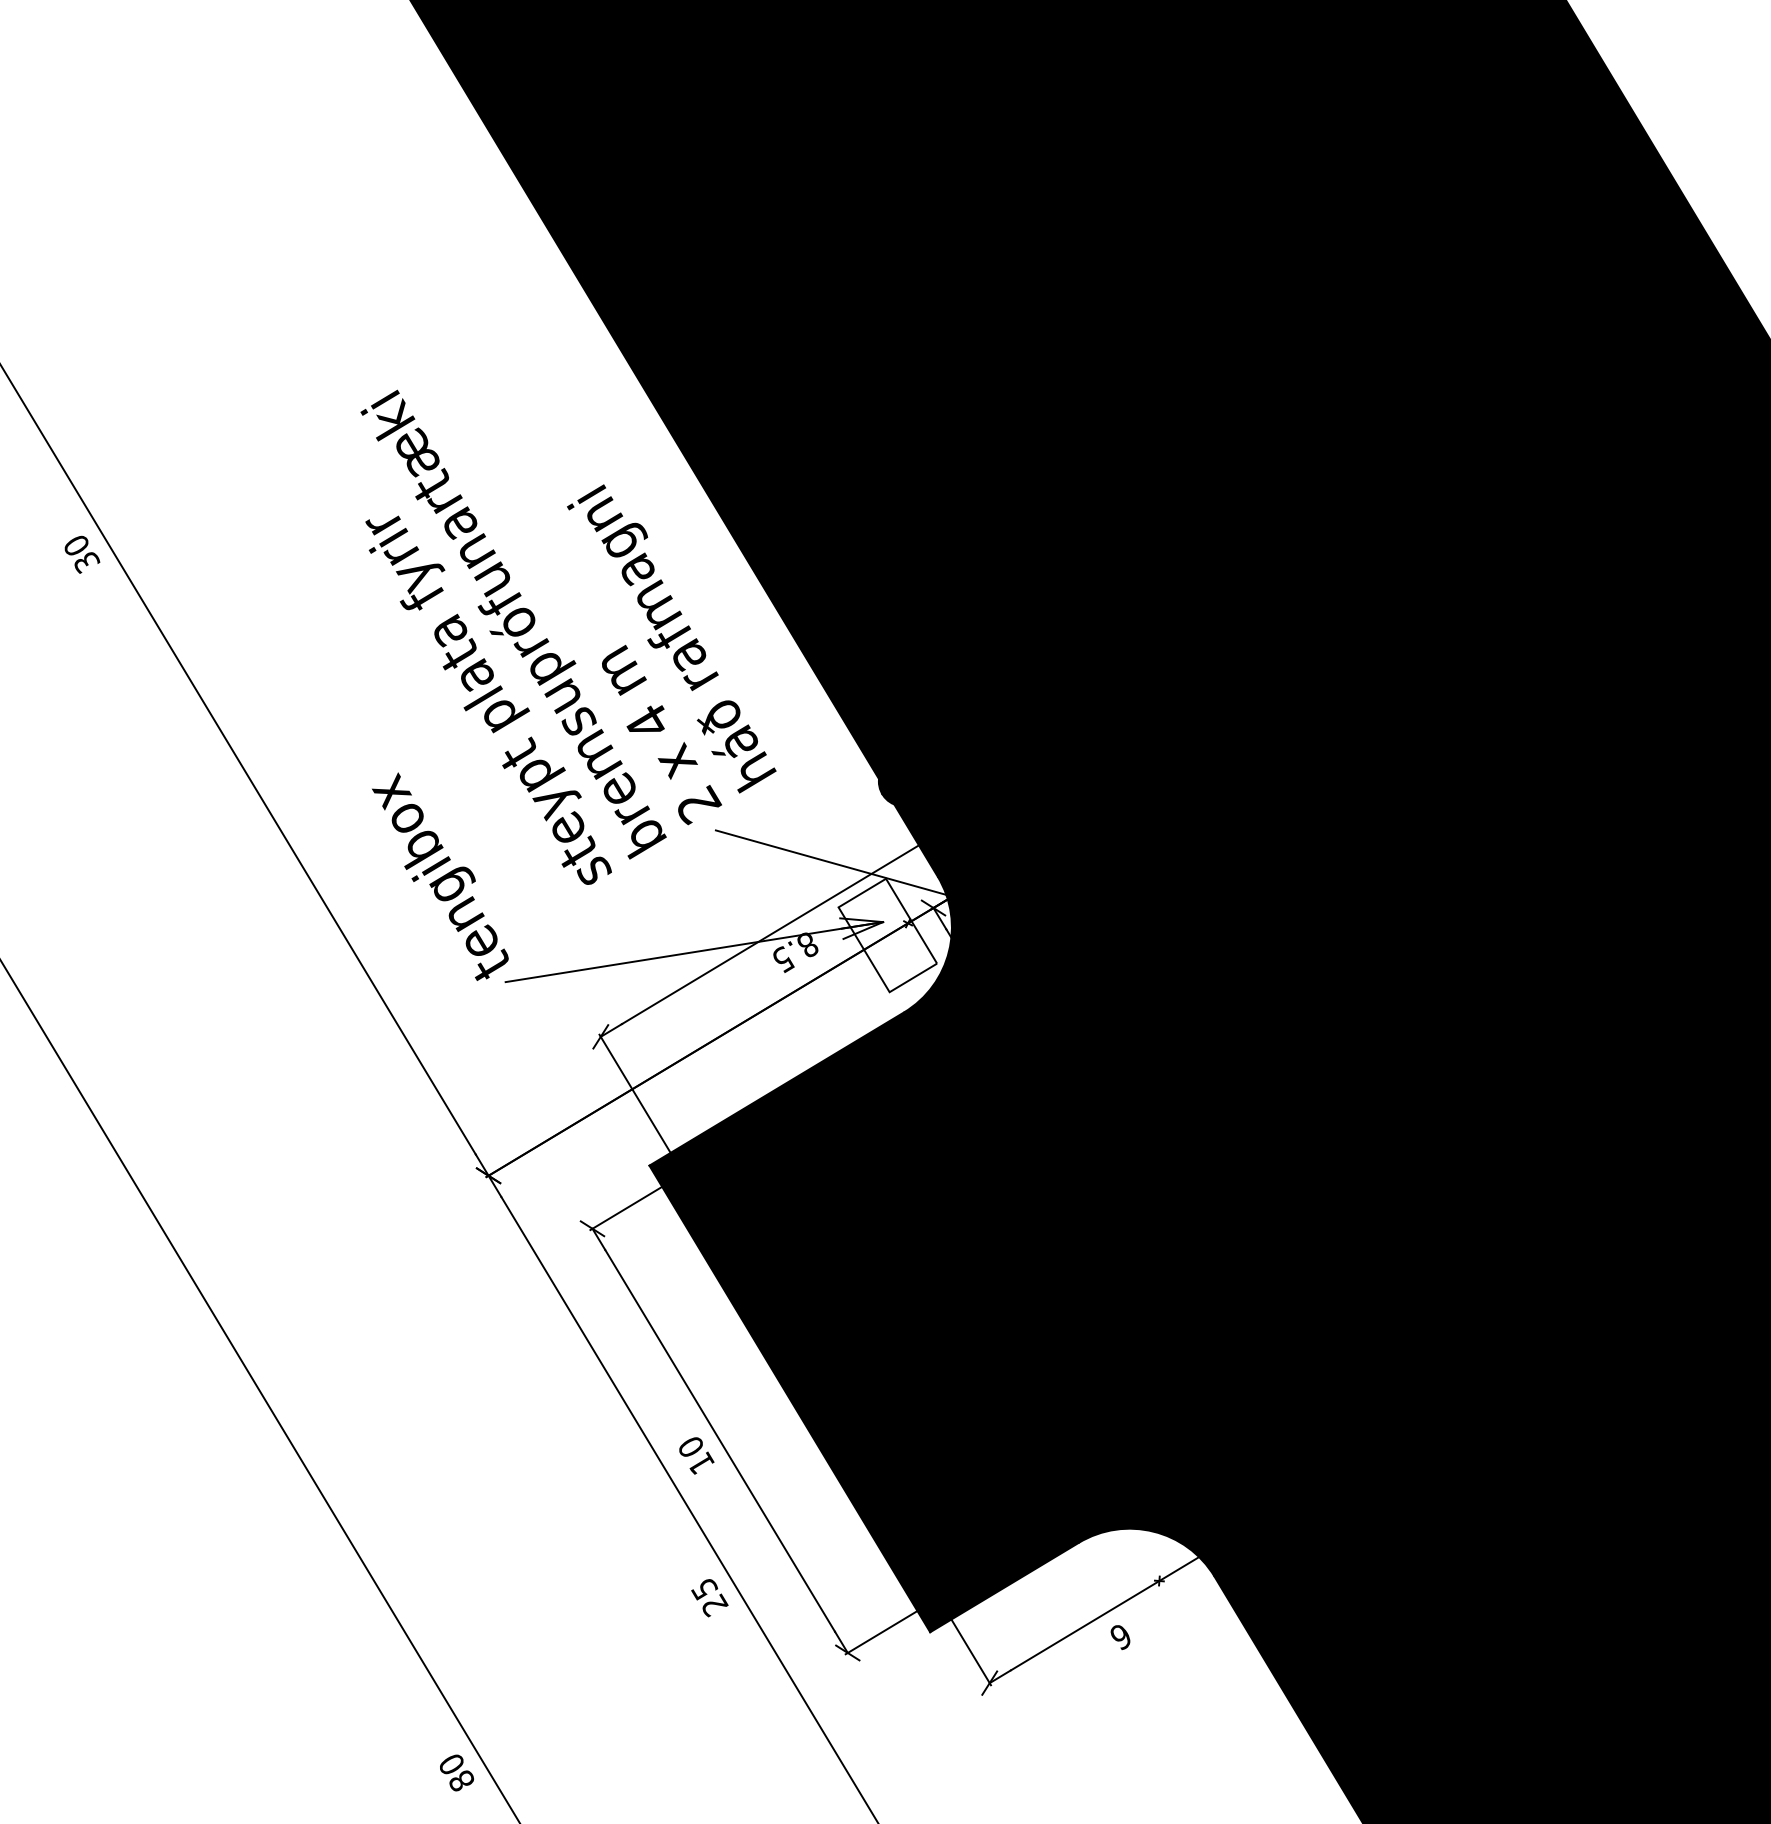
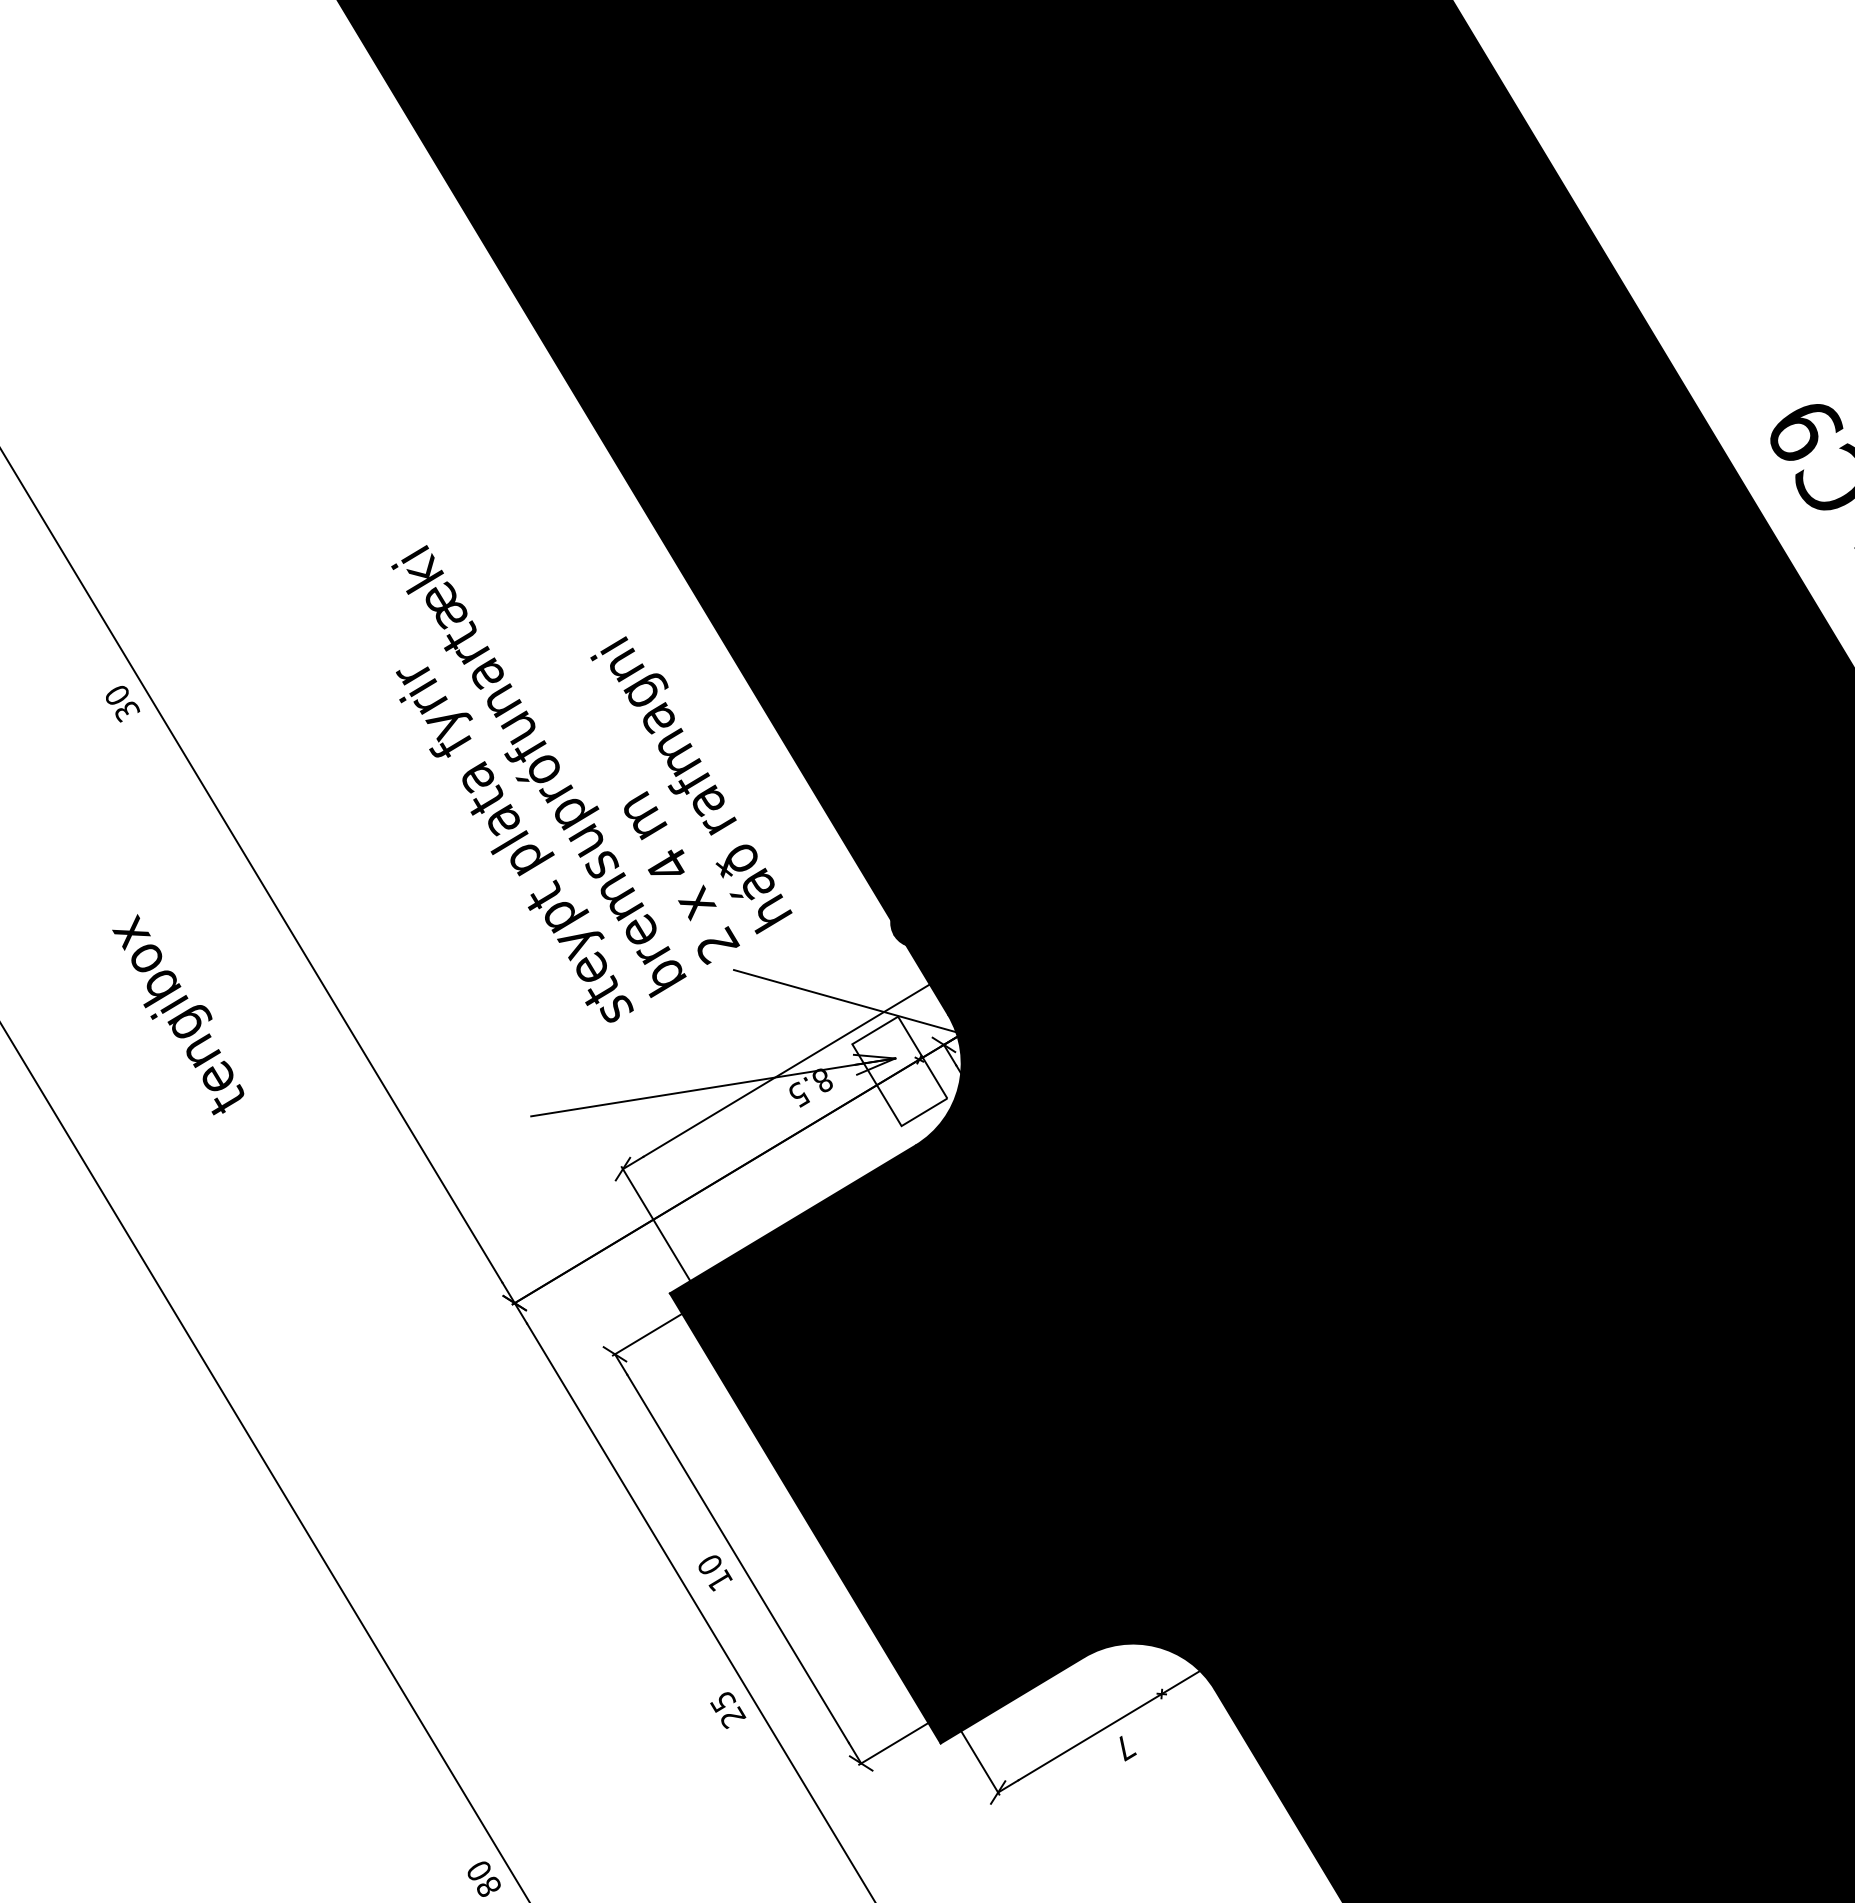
text: (440, 876) -> (178, 1014), moved
text: (1121, 1637) -> (1125, 1748), 6 -> 7

